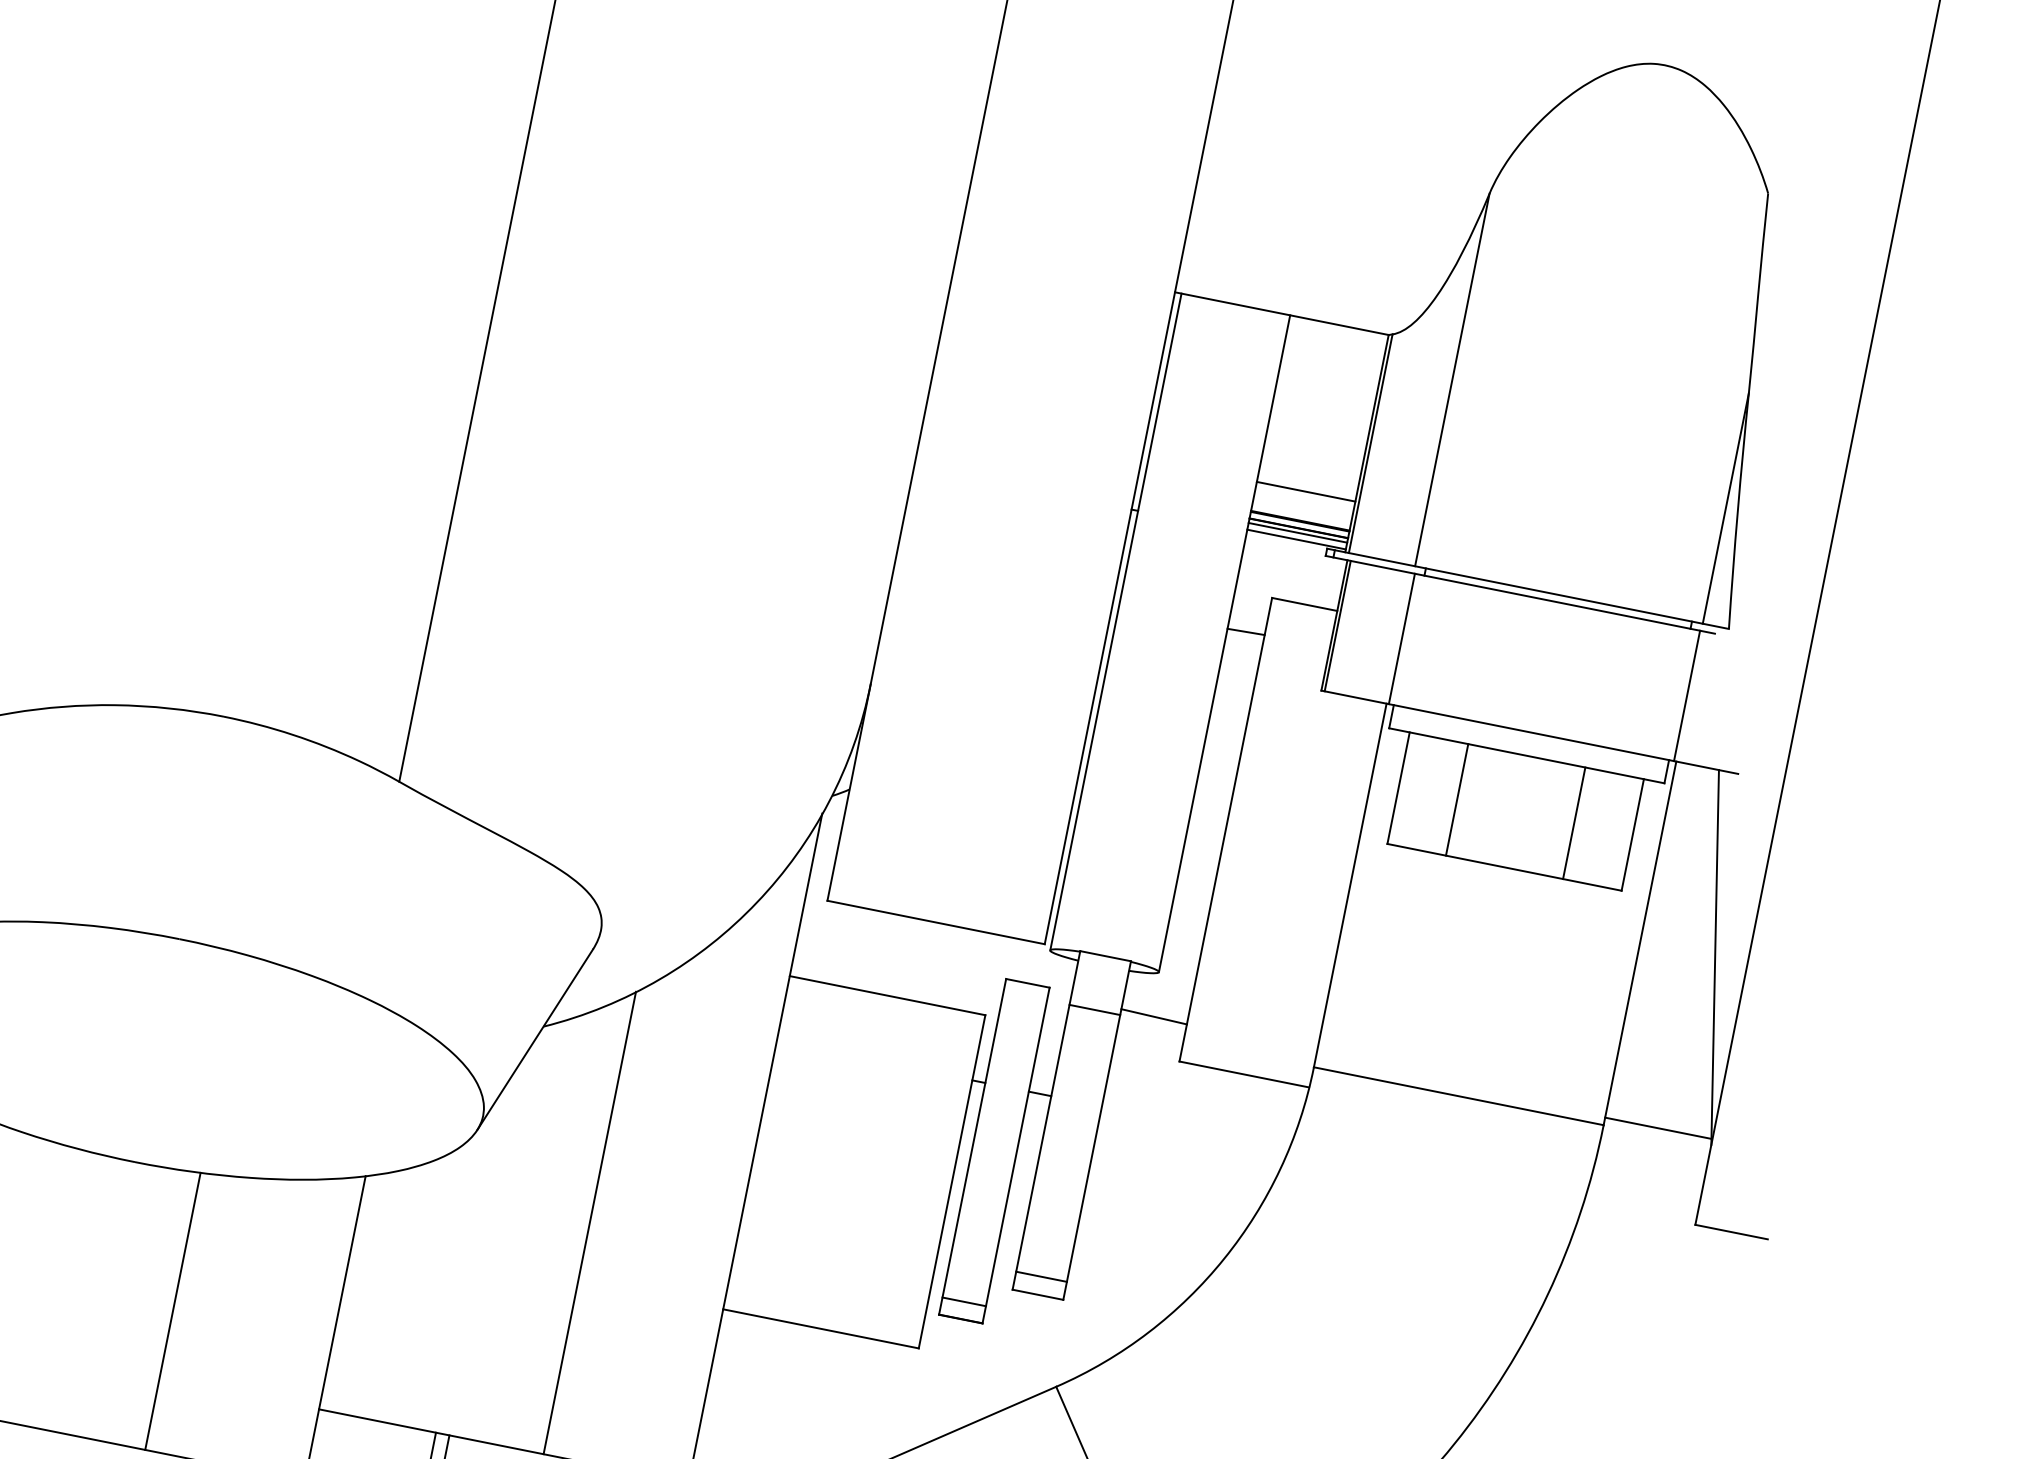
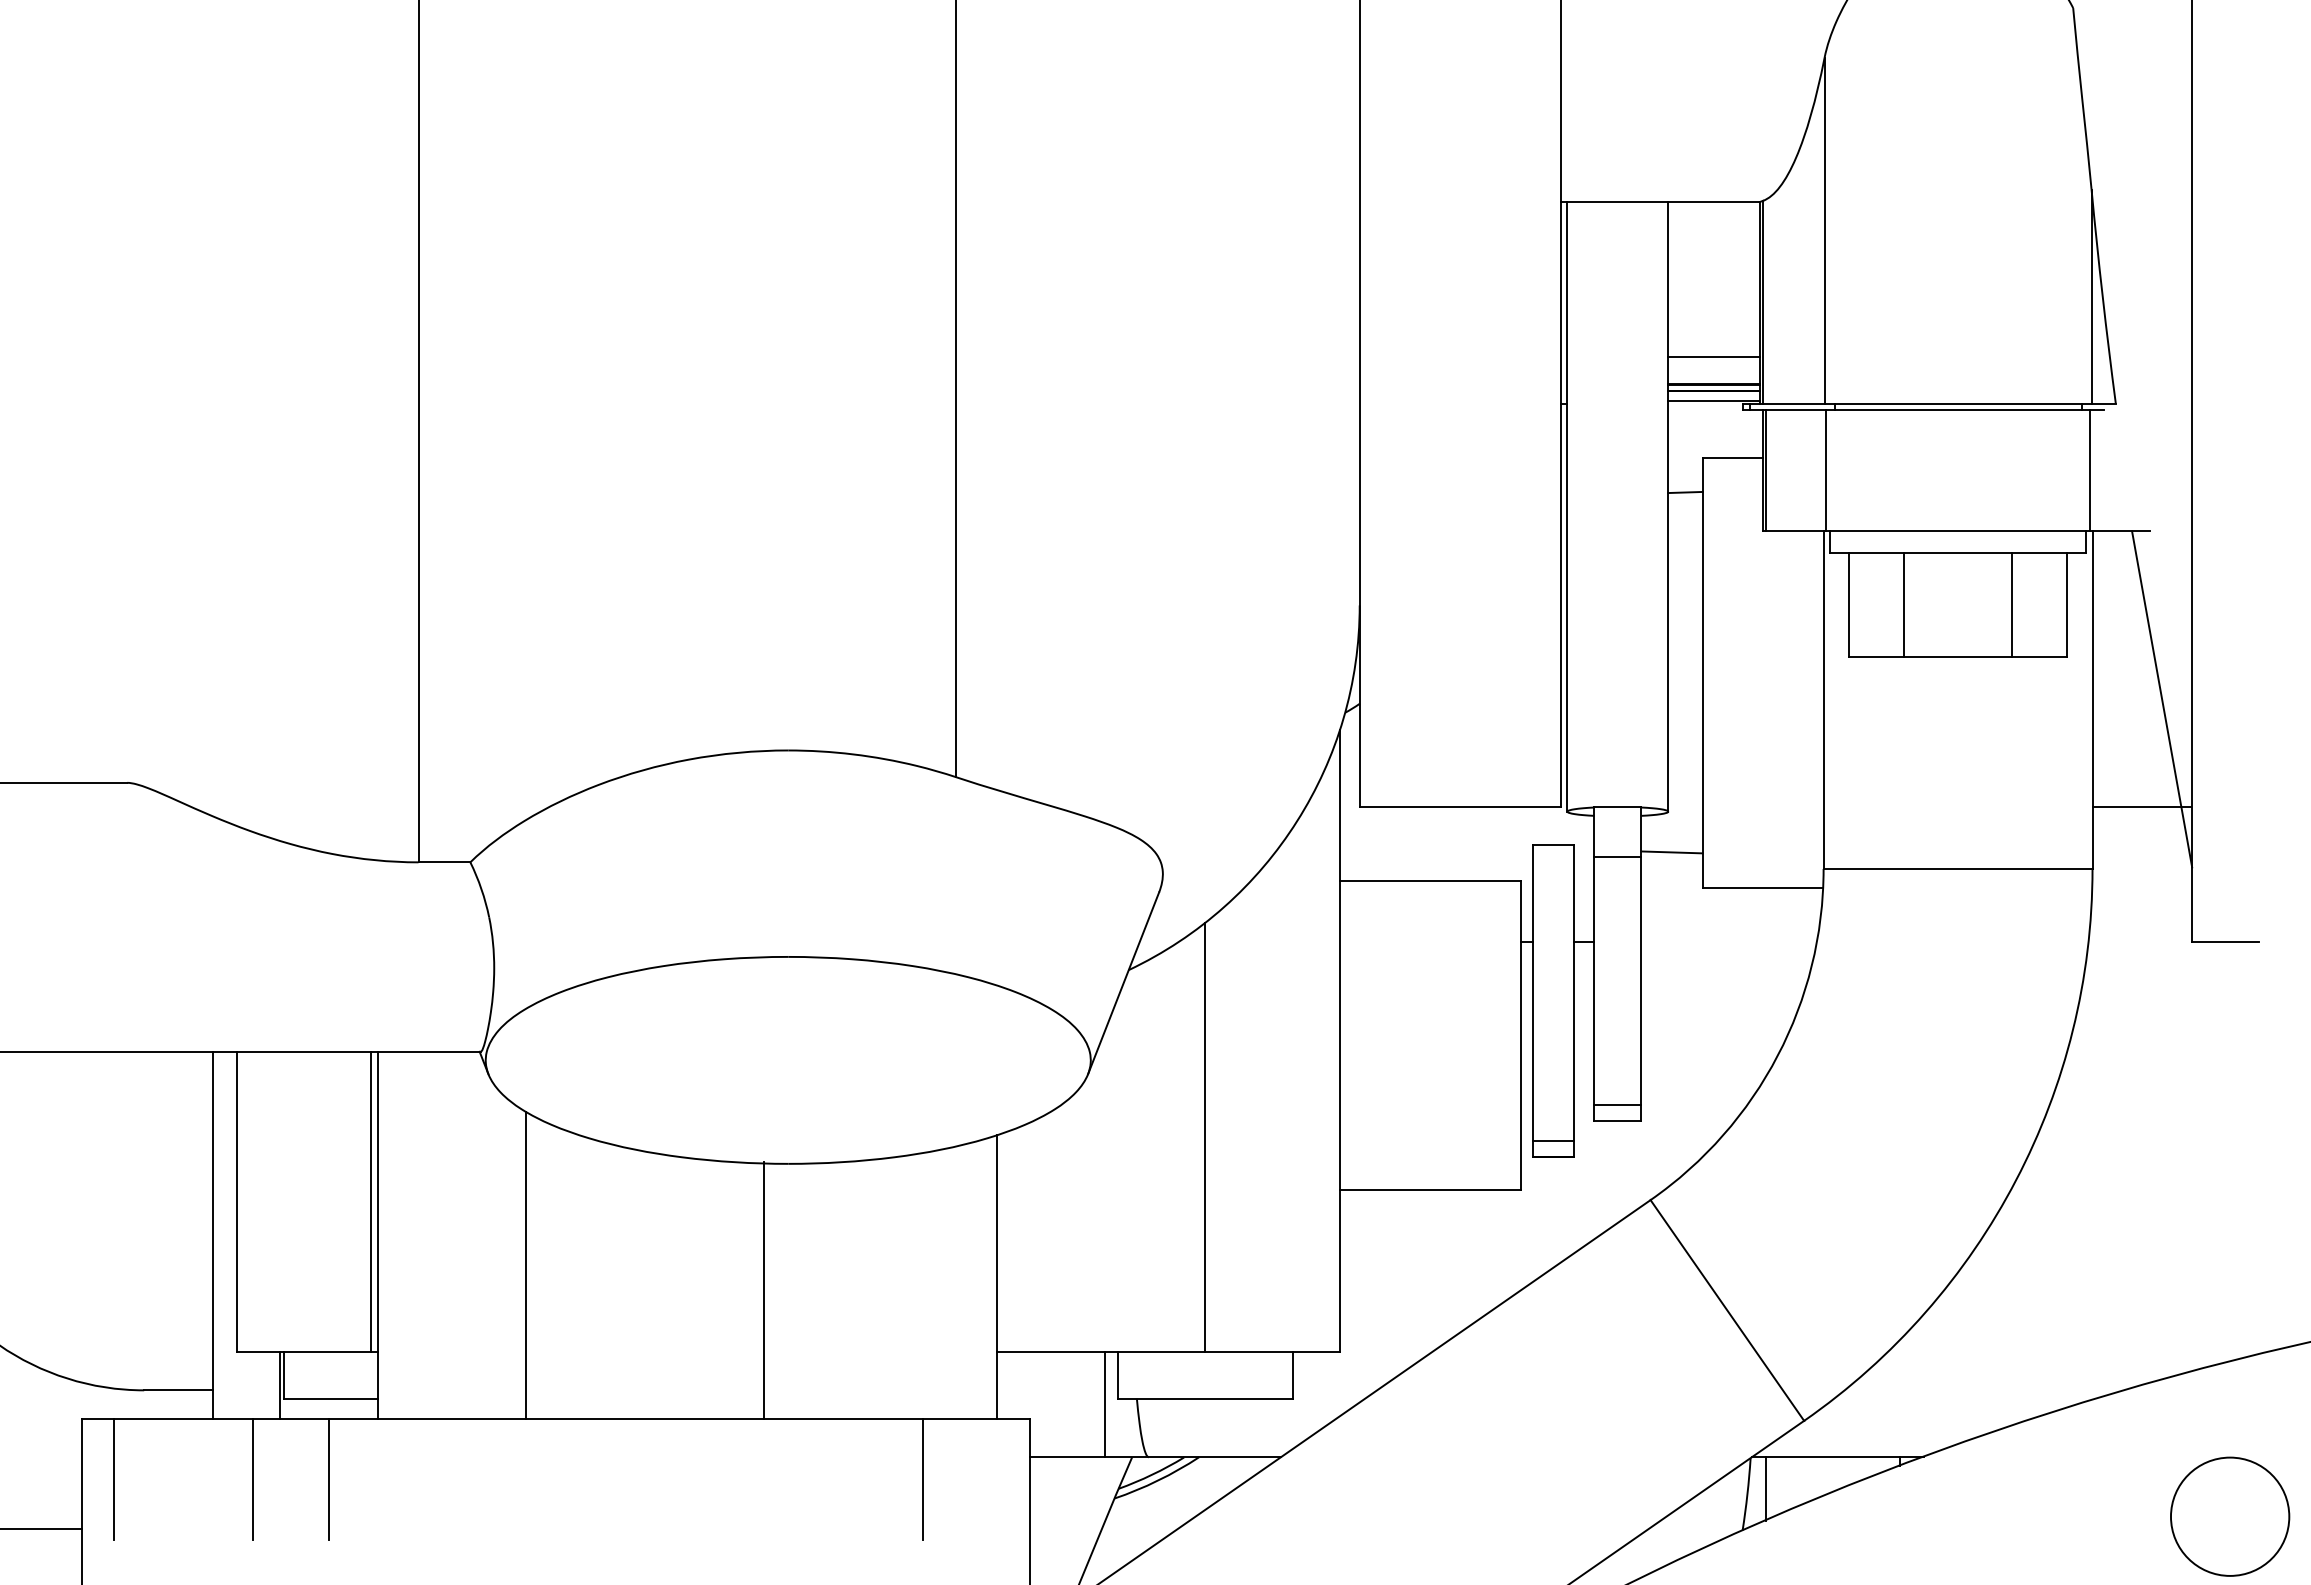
line: (1297, 532) -> (1713, 394), removed
line: (1658, 1127) -> (2141, 806), moved
line: (172, 1310) -> (763, 1289), moved

